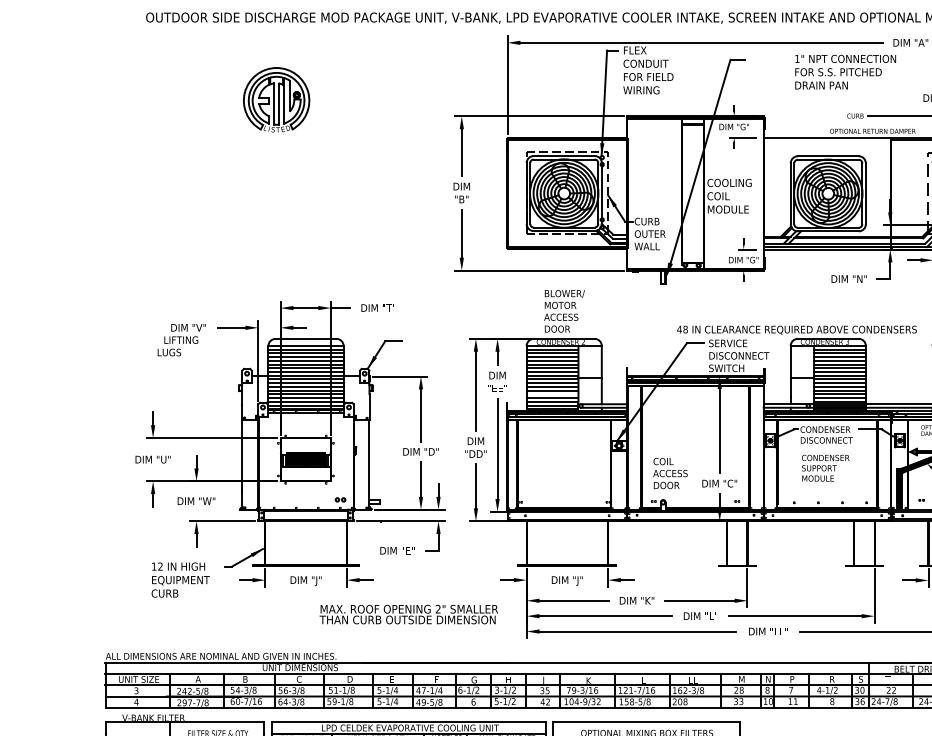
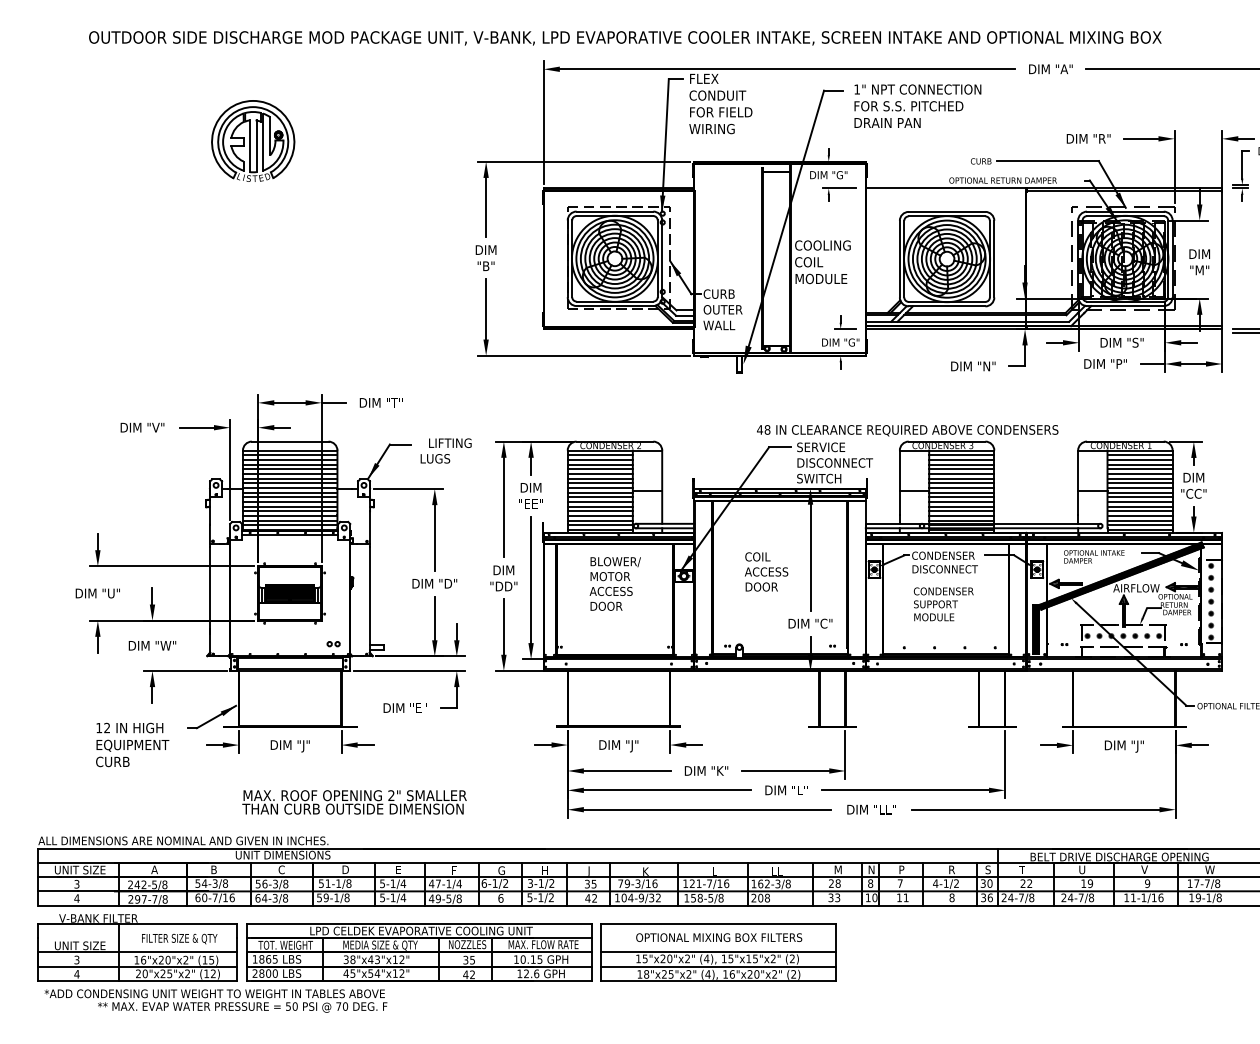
text: (845, 71) -> (917, 105), moved
text: (563, 310) -> (614, 583), moved
text: (177, 345) -> (445, 450), moved
line: (551, 394) -> (599, 511), added
text: (670, 473) -> (766, 571), moved
text: (408, 614) -> (354, 802), moved

